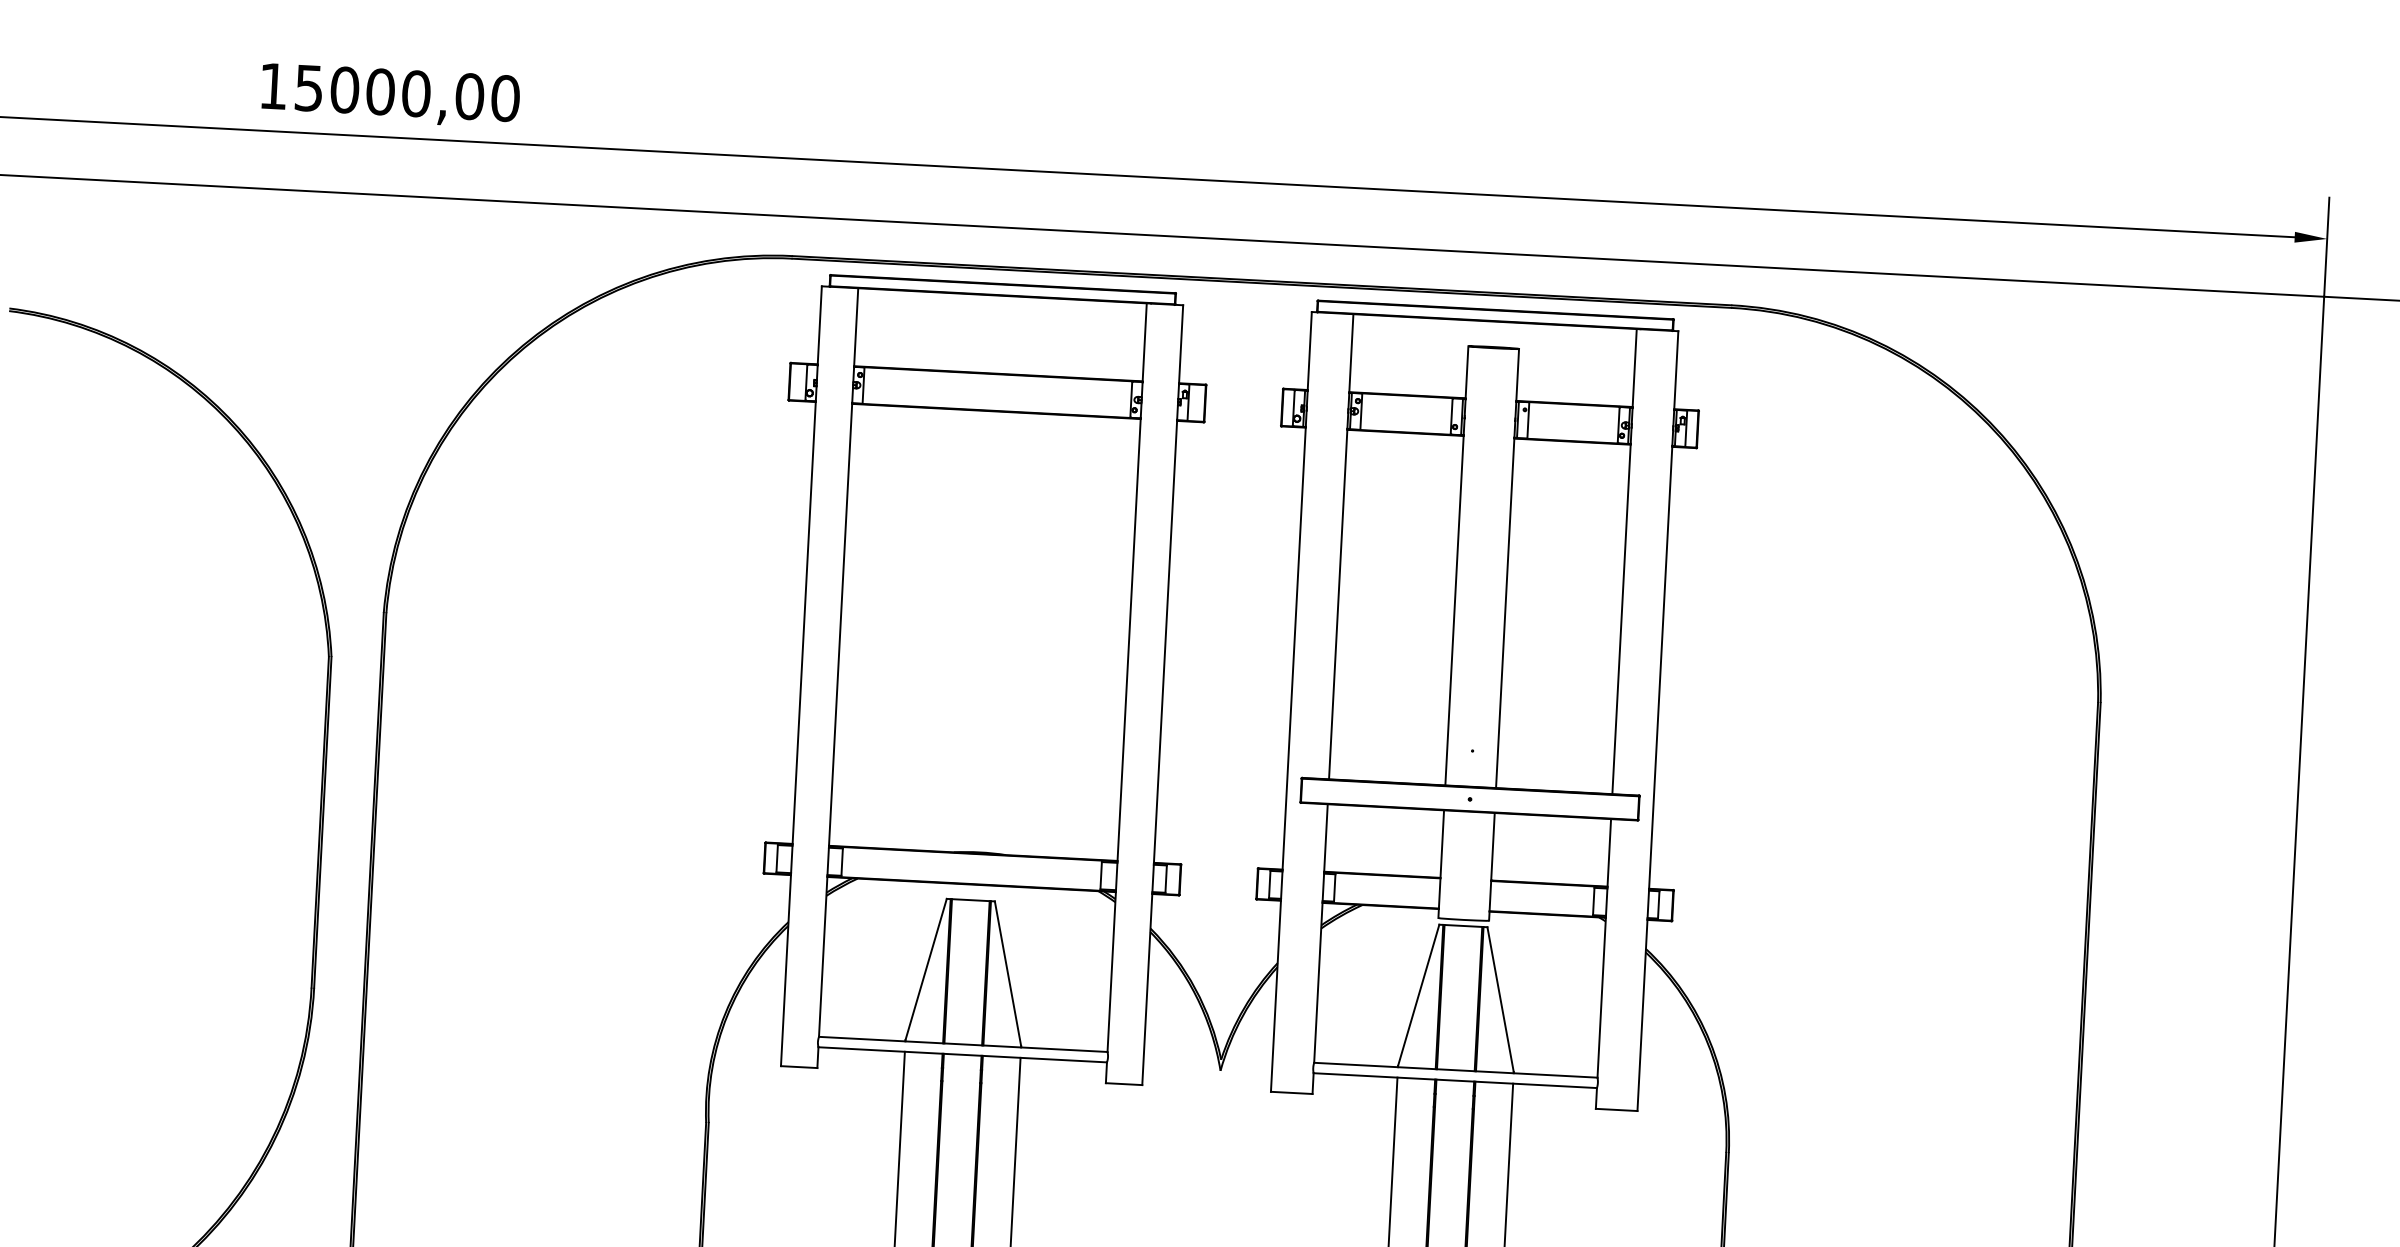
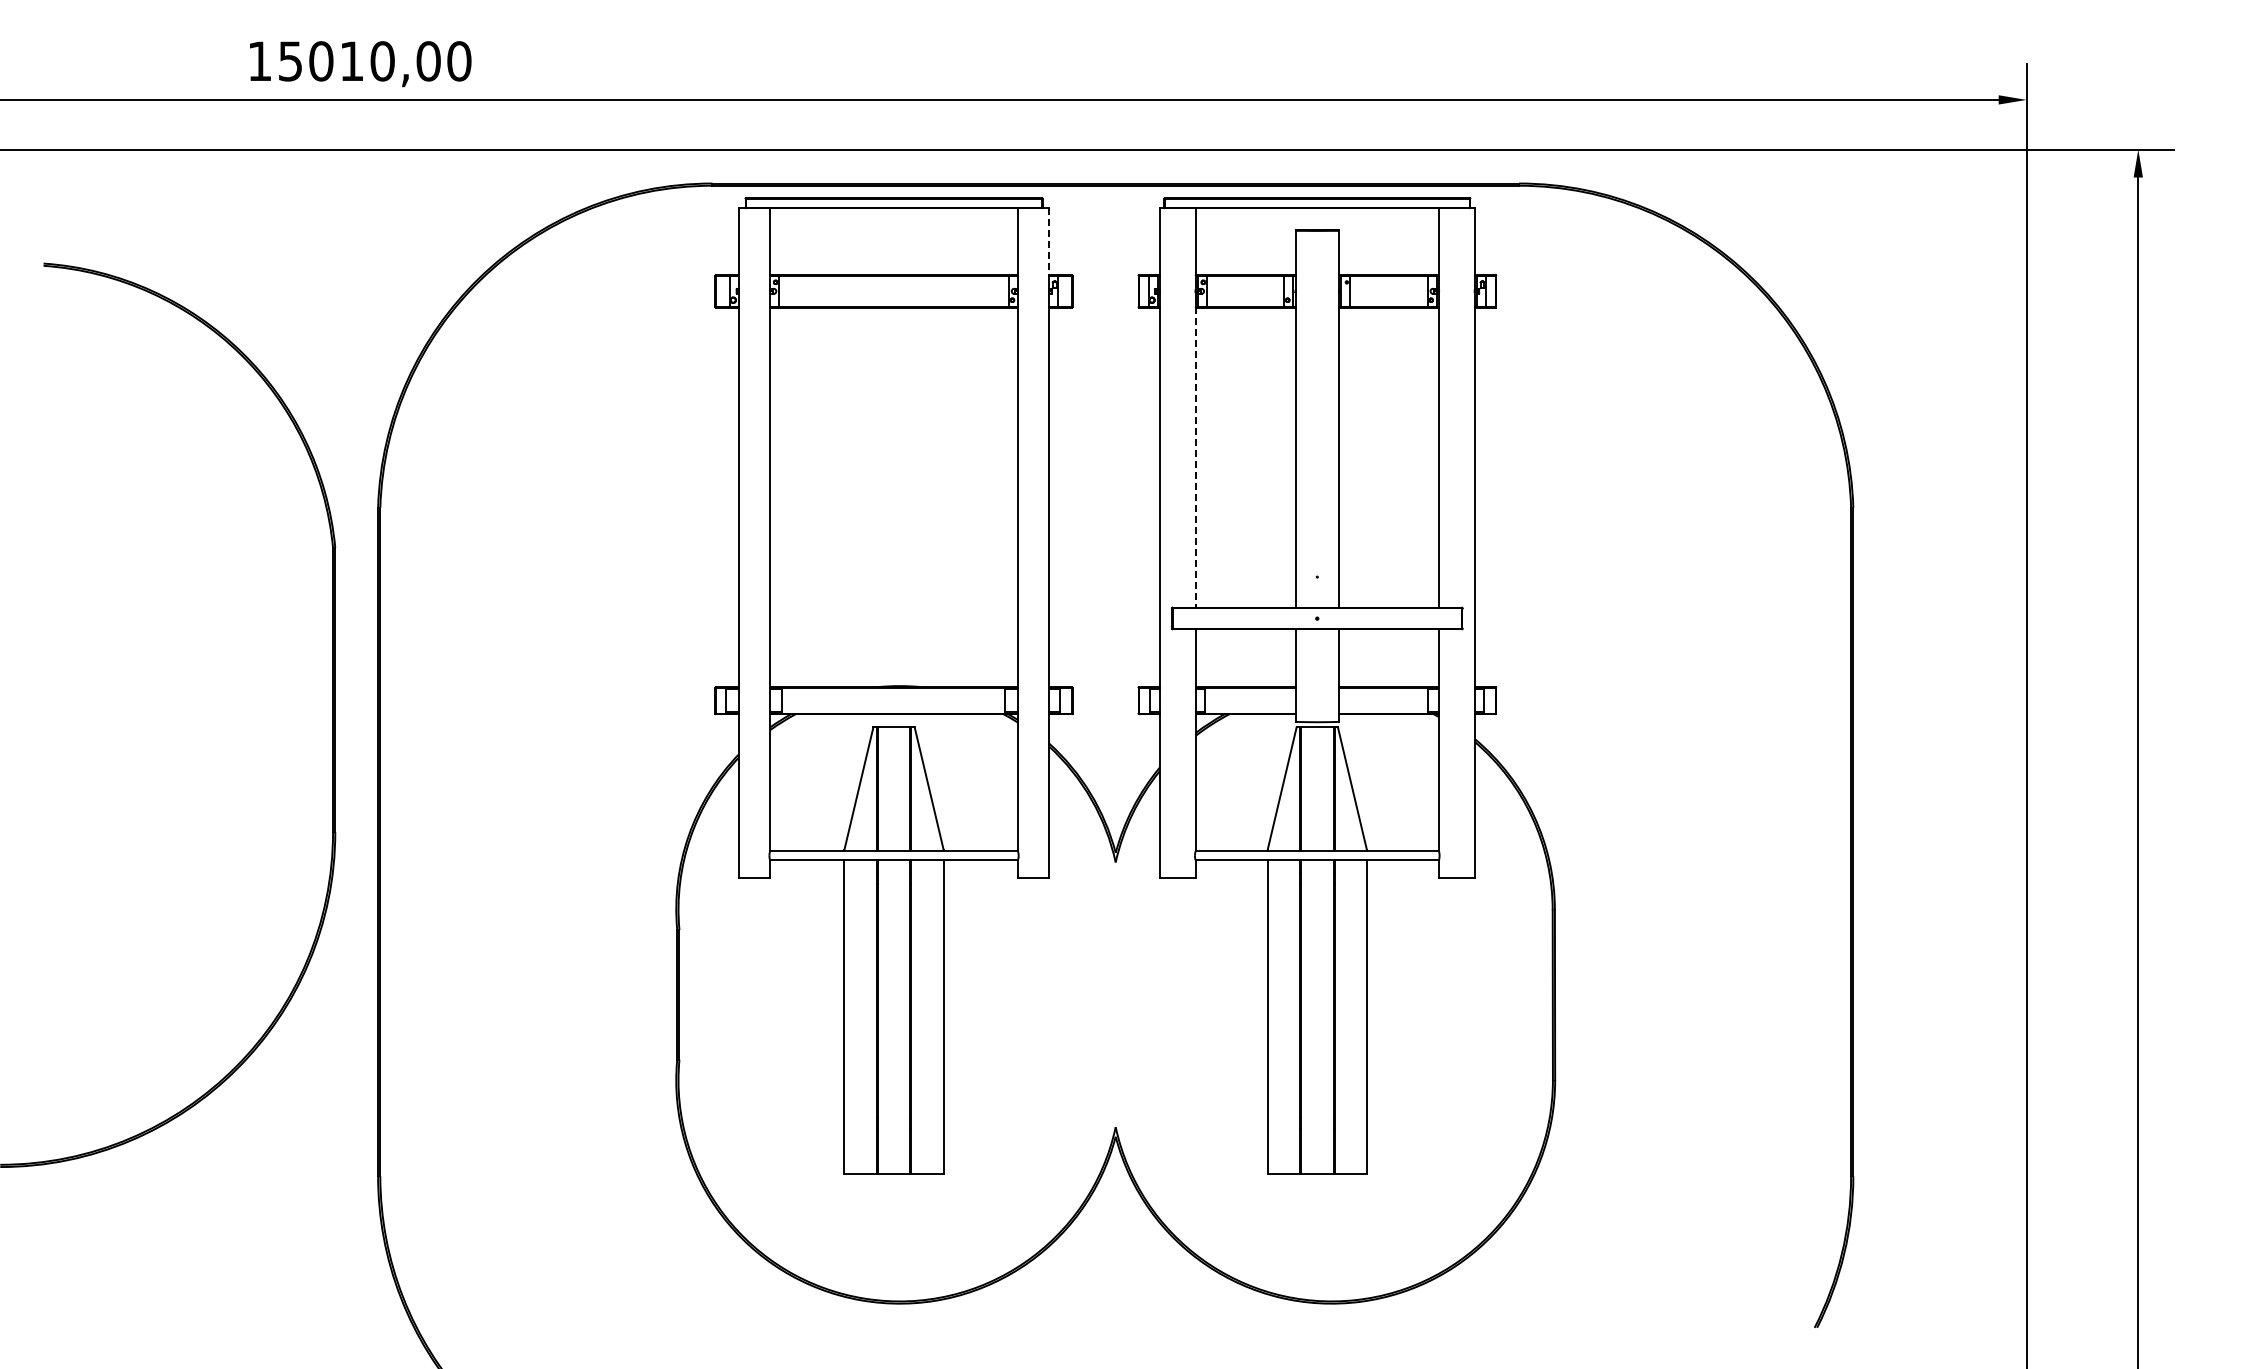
text: (381, 92) -> (352, 61), 15000,00 -> 15010,00
line: (1181, 345) -> (1049, 242), solid -> dashed
line: (1338, 604) -> (1195, 457), solid -> dashed

